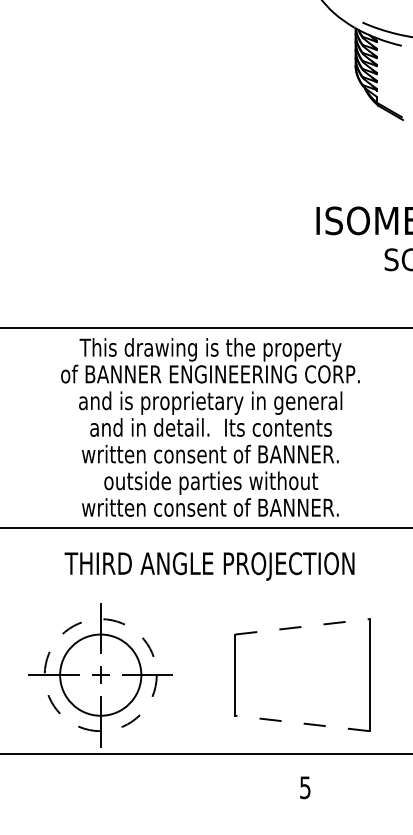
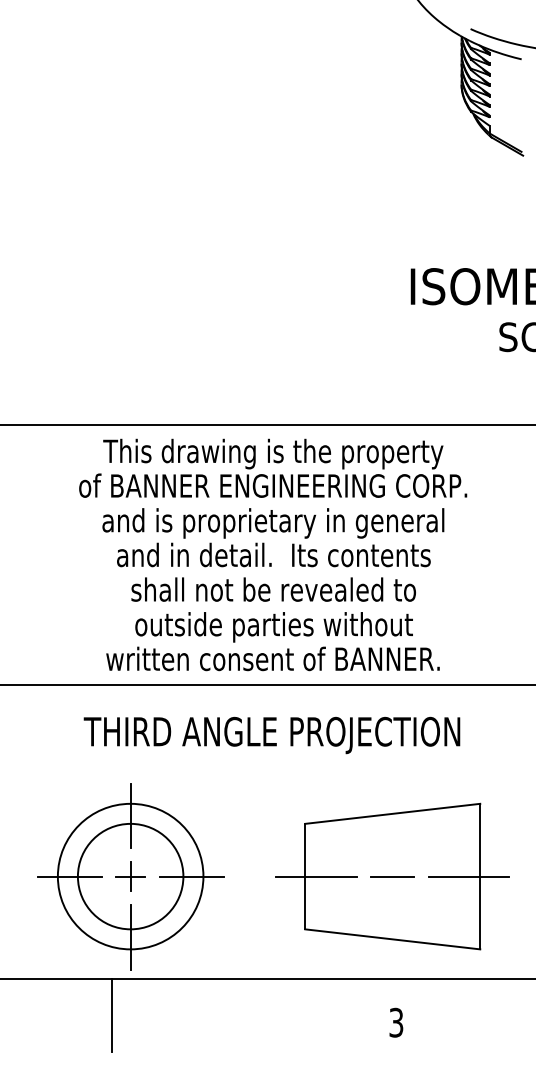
text: (210, 453) -> (273, 588), written consent of BANNER. -> shall not be revealed to
line: (302, 626) -> (392, 813), dashed -> solid
part: (100, 674) -> (130, 875), size x1.43
circle: (100, 675) -> (130, 877), dashed -> solid
line: (243, 675) -> (316, 877), added
line: (302, 675) -> (392, 877), added
line: (361, 675) -> (469, 877), added
line: (302, 723) -> (392, 939), dashed -> solid
line: (86, 781) -> (112, 1014), added
text: (305, 787) -> (396, 1022), 5 -> 3

